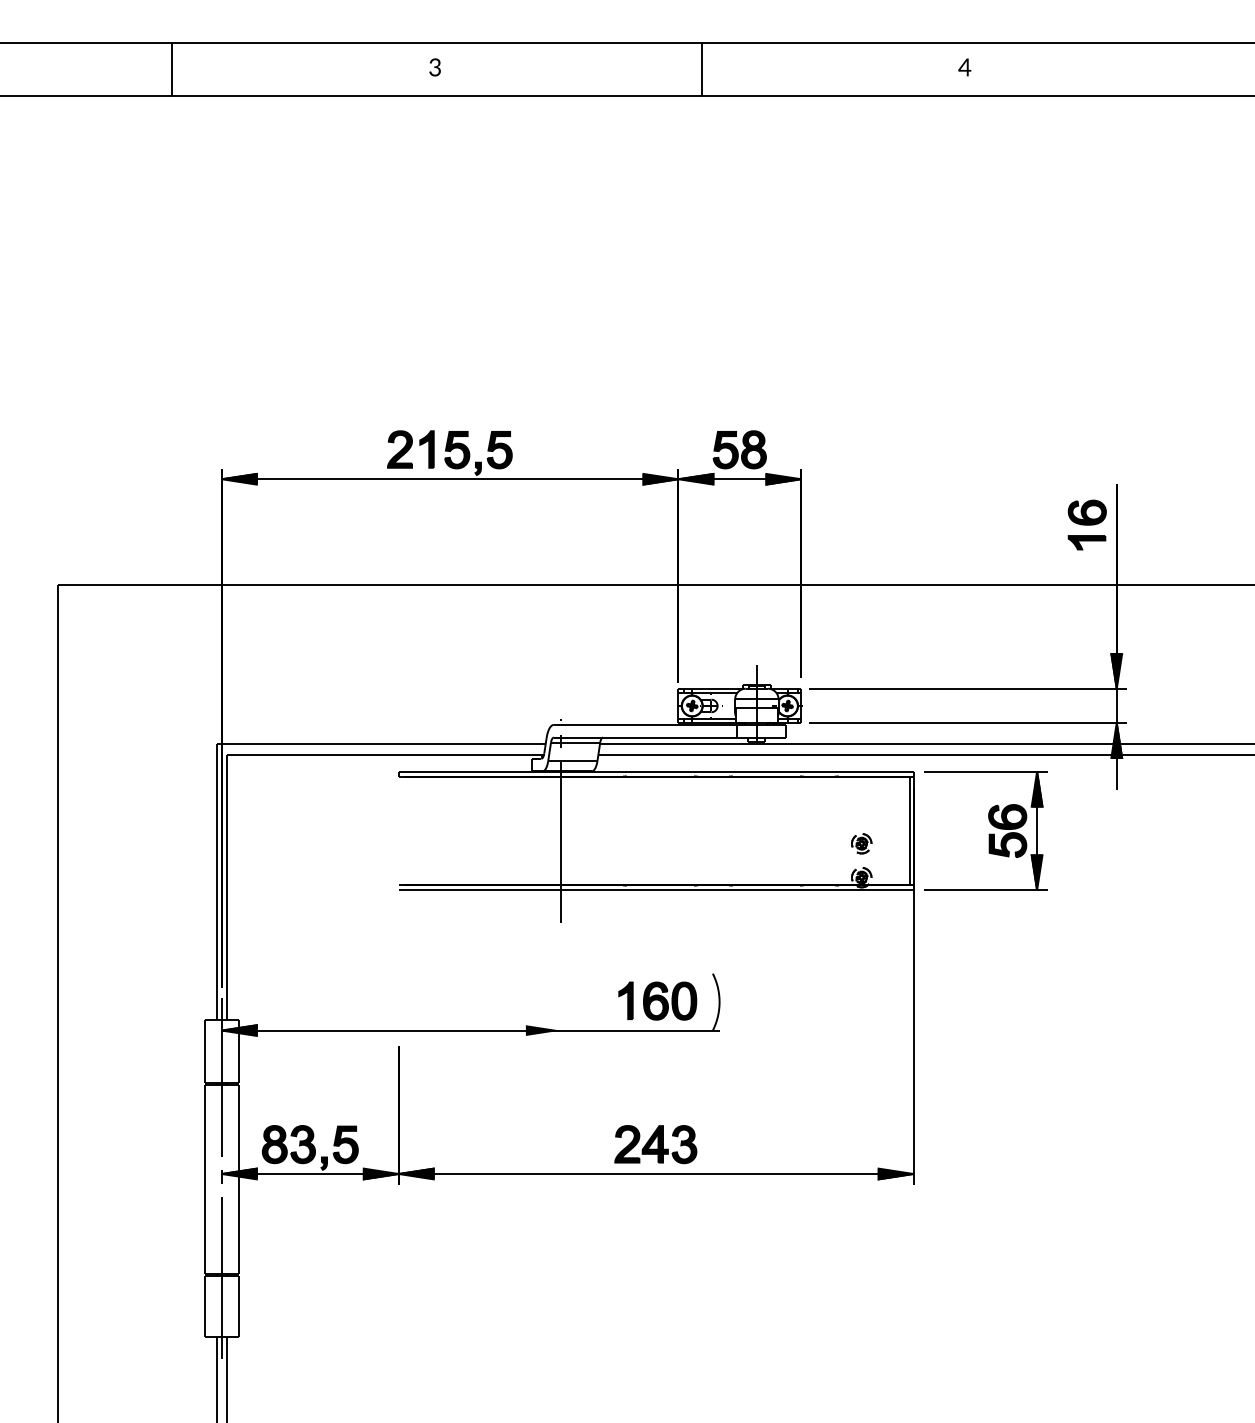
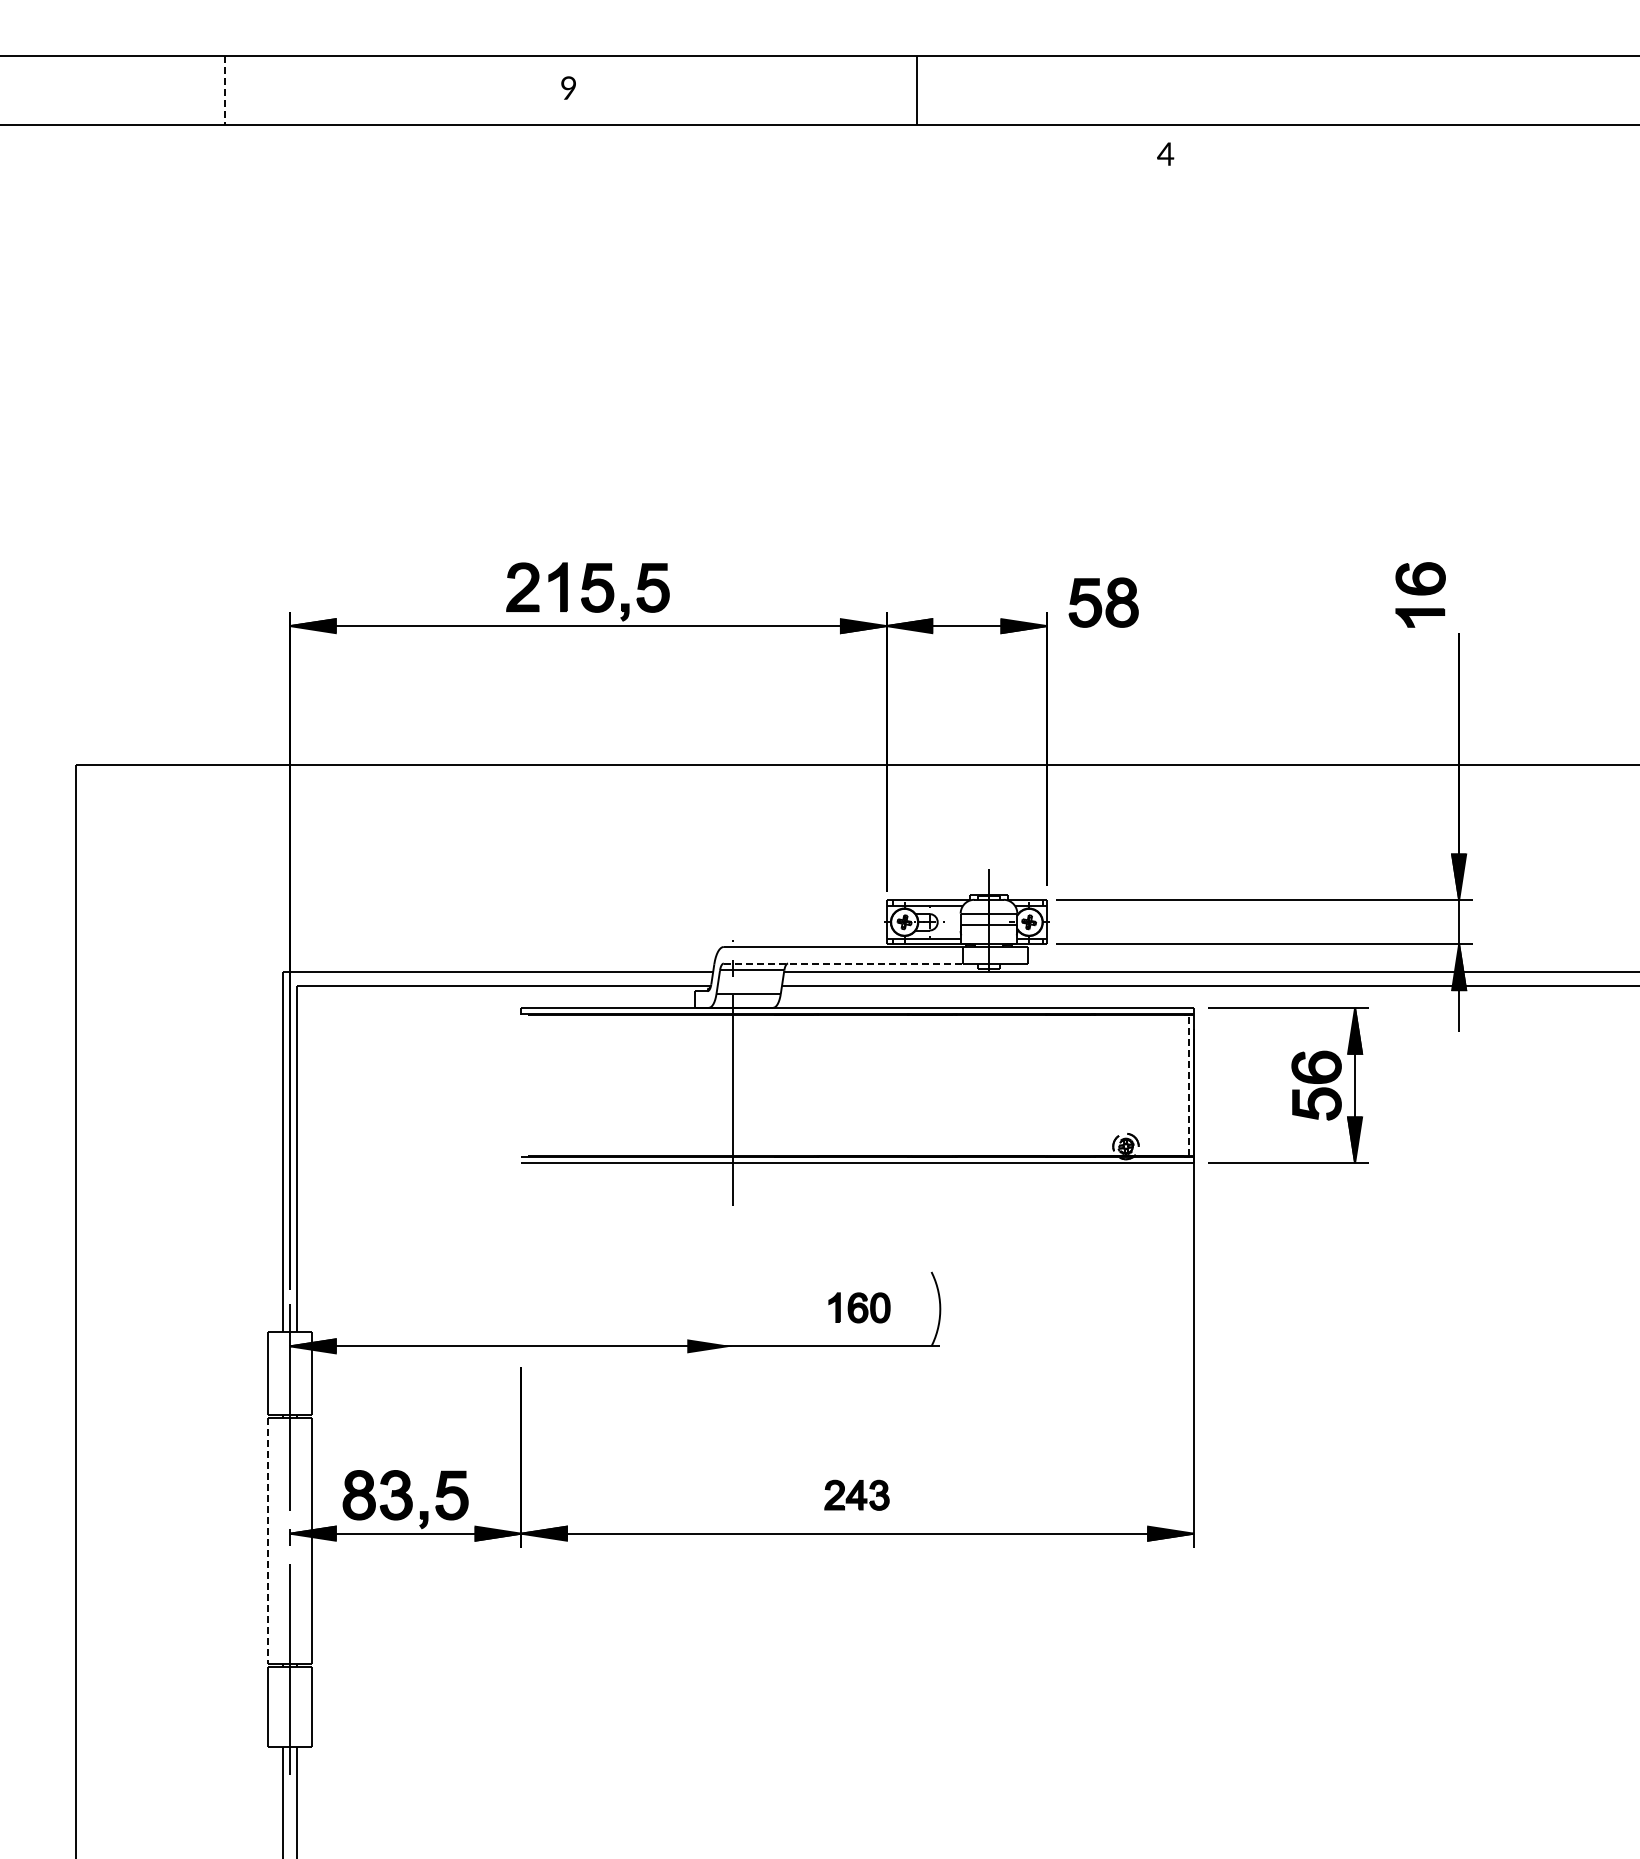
text: (434, 66) -> (568, 87), 3 -> 9
text: (964, 66) -> (1165, 153), moved
line: (172, 69) -> (225, 90), solid -> dashed
part: (739, 449) -> (1103, 602), moved
part: (1087, 524) -> (1420, 594), moved
line: (645, 737) -> (843, 963), solid -> dashed
line: (909, 830) -> (1188, 1085), solid -> dashed
part: (861, 843) -> (1125, 1101), removed
part: (657, 1000) -> (859, 1307), size x0.6
part: (655, 1144) -> (856, 1495), size x0.6
line: (204, 1179) -> (267, 1541), solid -> dashed

